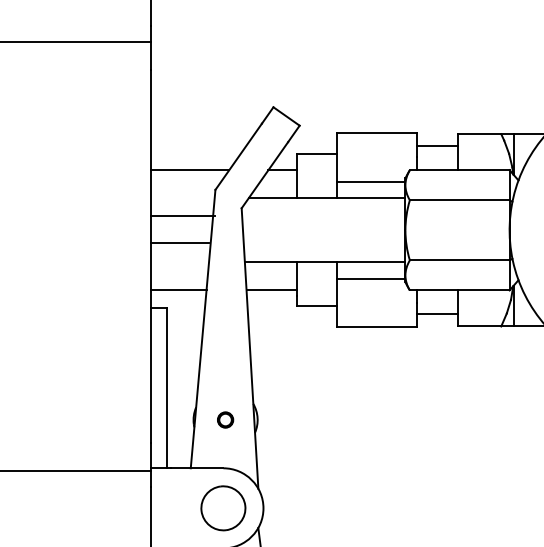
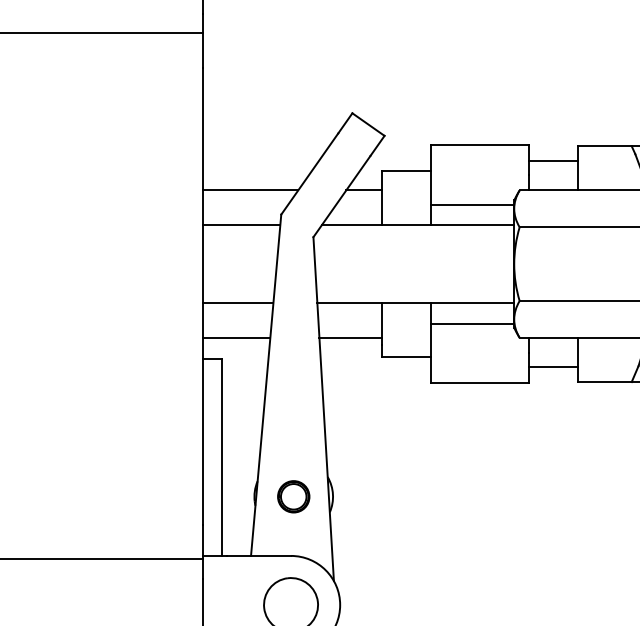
line: (182, 216) -> (240, 225), moved
line: (180, 243) -> (238, 303), moved
part: (225, 419) -> (293, 496), size x1.67

